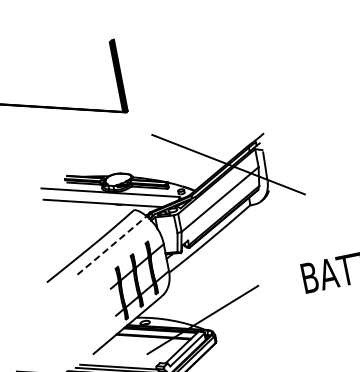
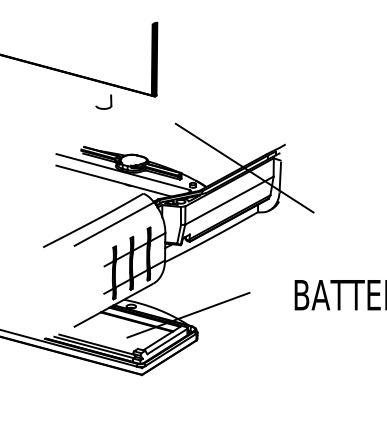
part: (76, 133) -> (101, 107), added
line: (112, 244) -> (114, 223), dashed -> solid

